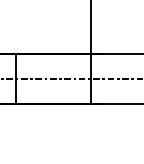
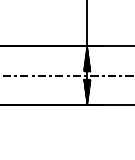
hatch: (90, 64) -> (87, 58), added
hatch: (90, 92) -> (87, 92), added

